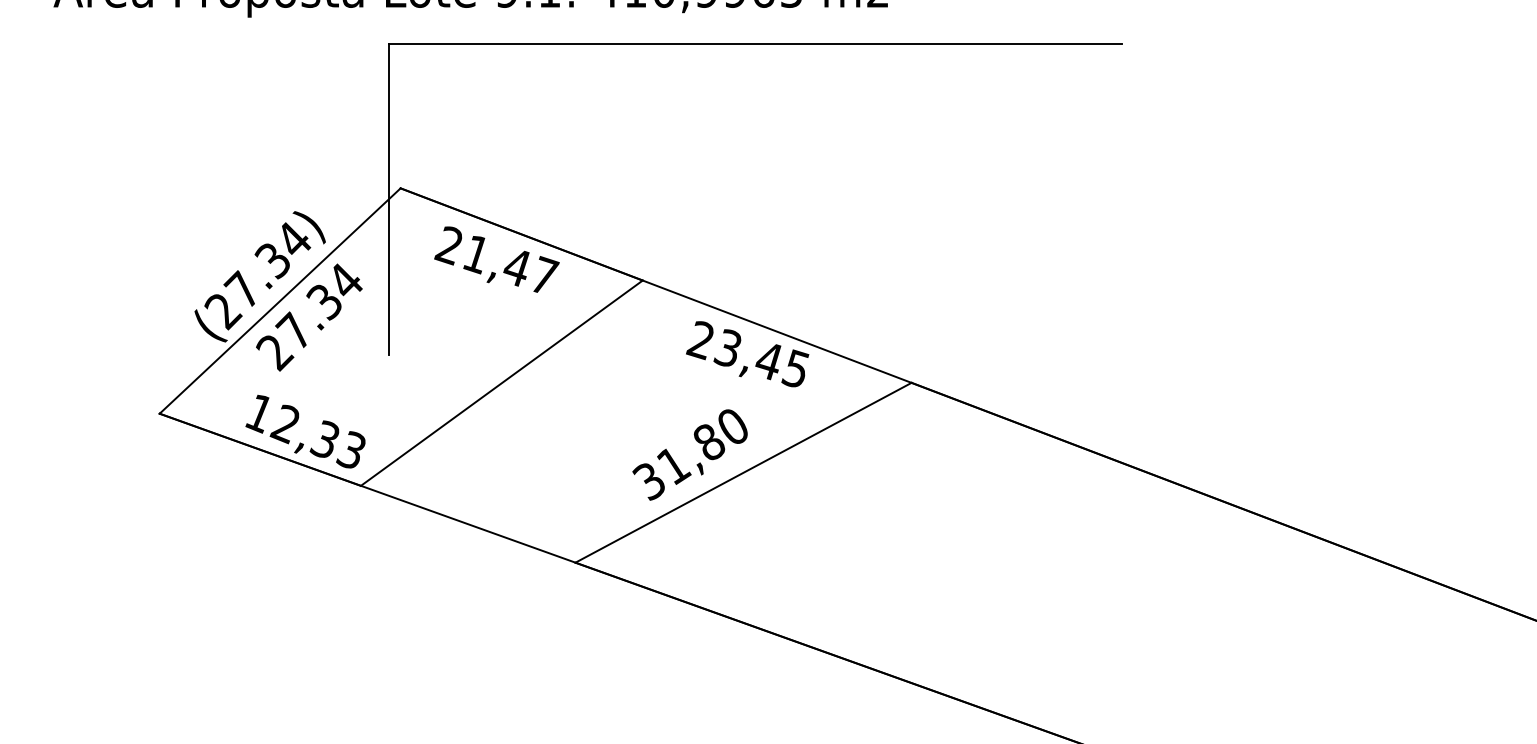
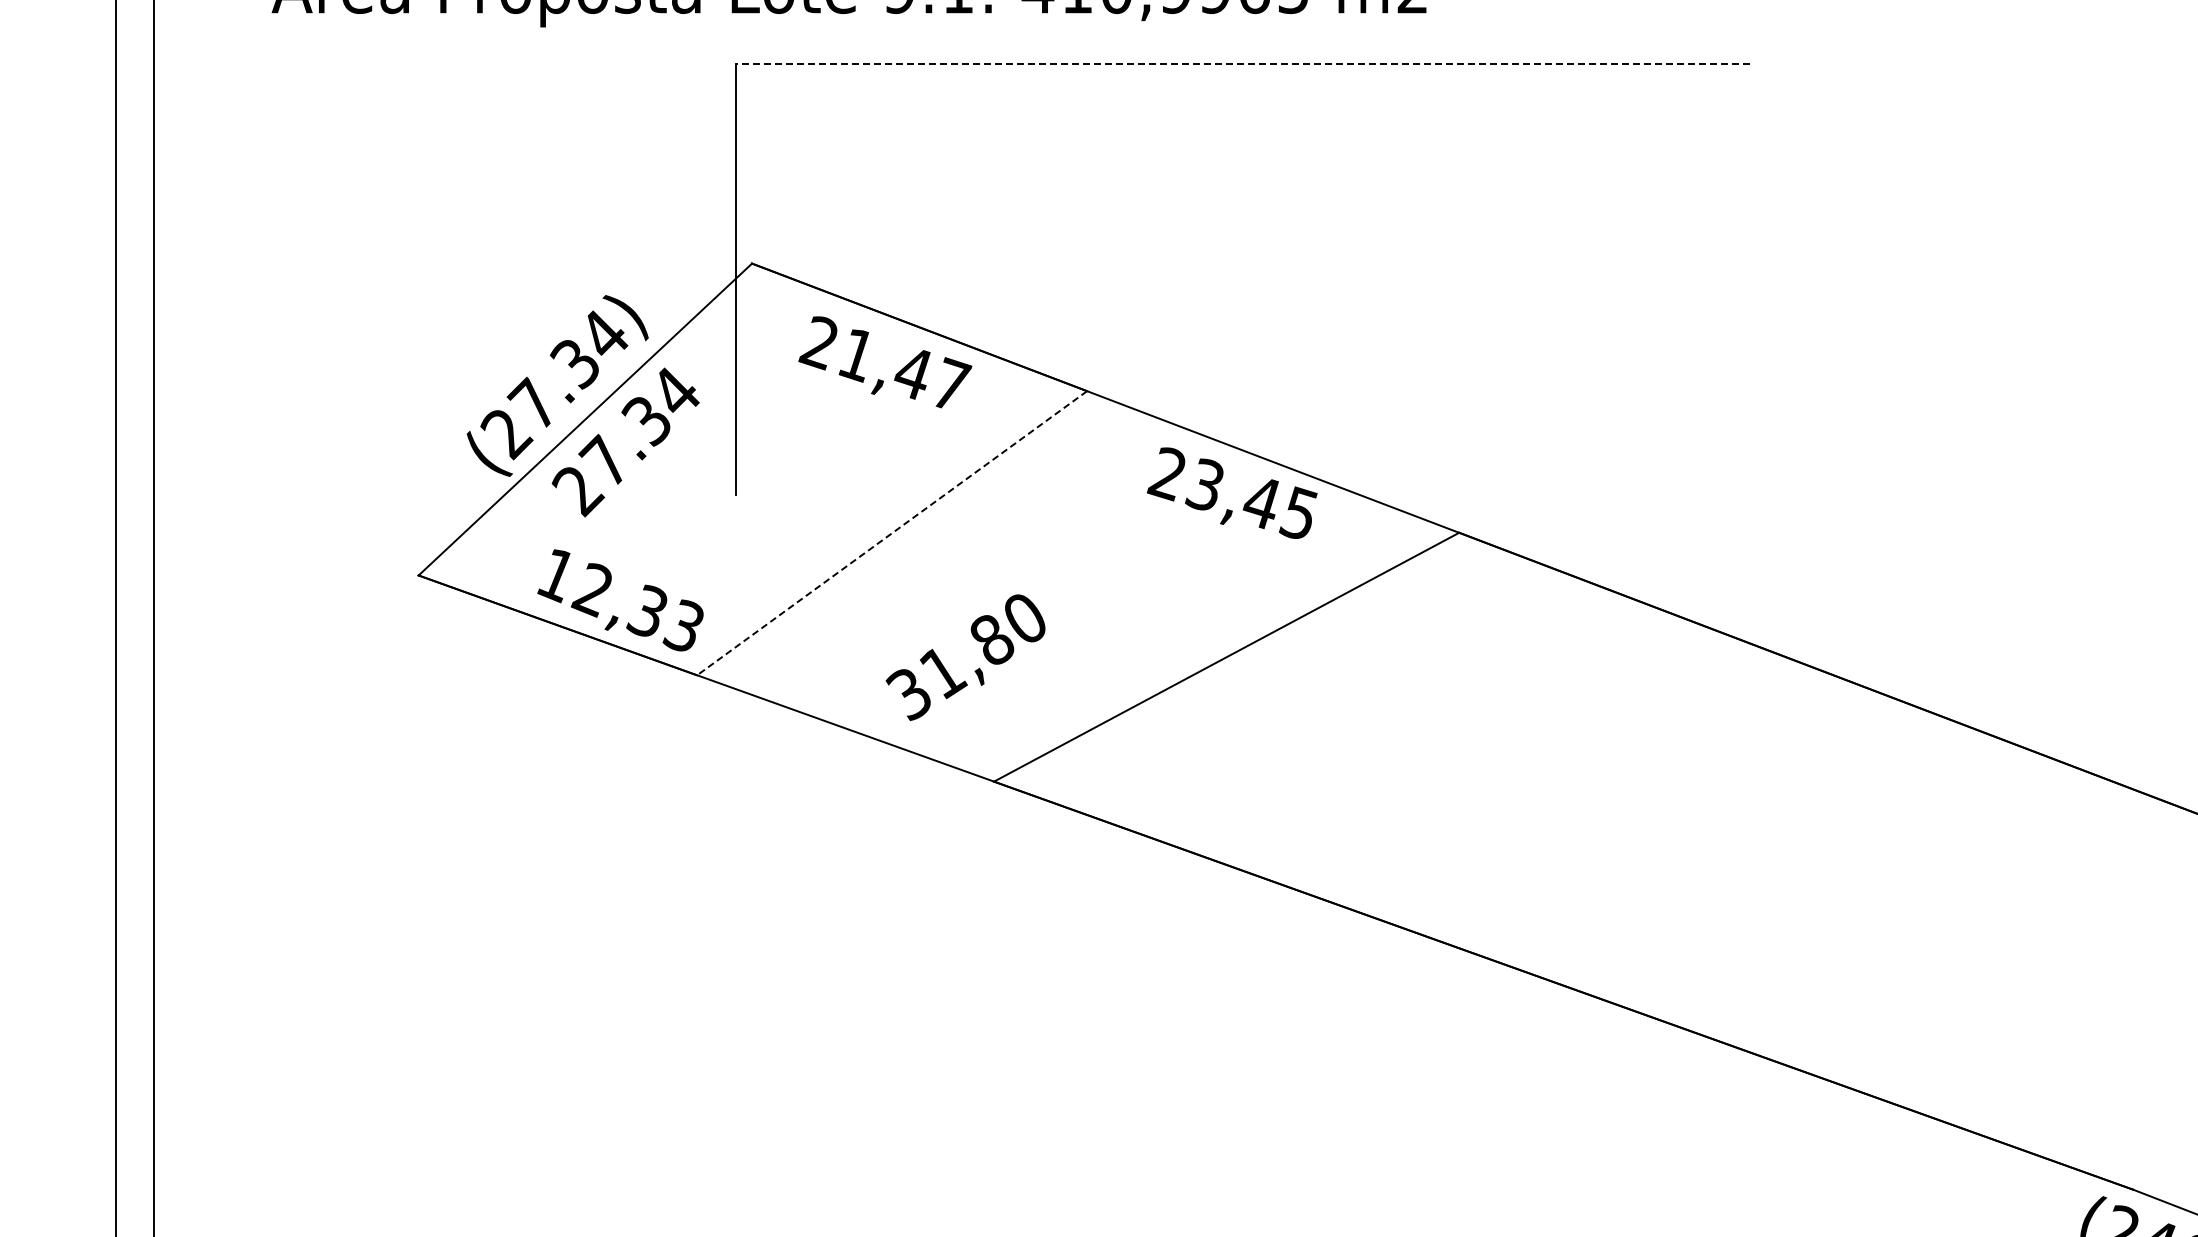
line: (755, 44) -> (1242, 64), solid -> dashed
line: (501, 383) -> (891, 533), solid -> dashed
text: (689, 454) -> (965, 657), moved

